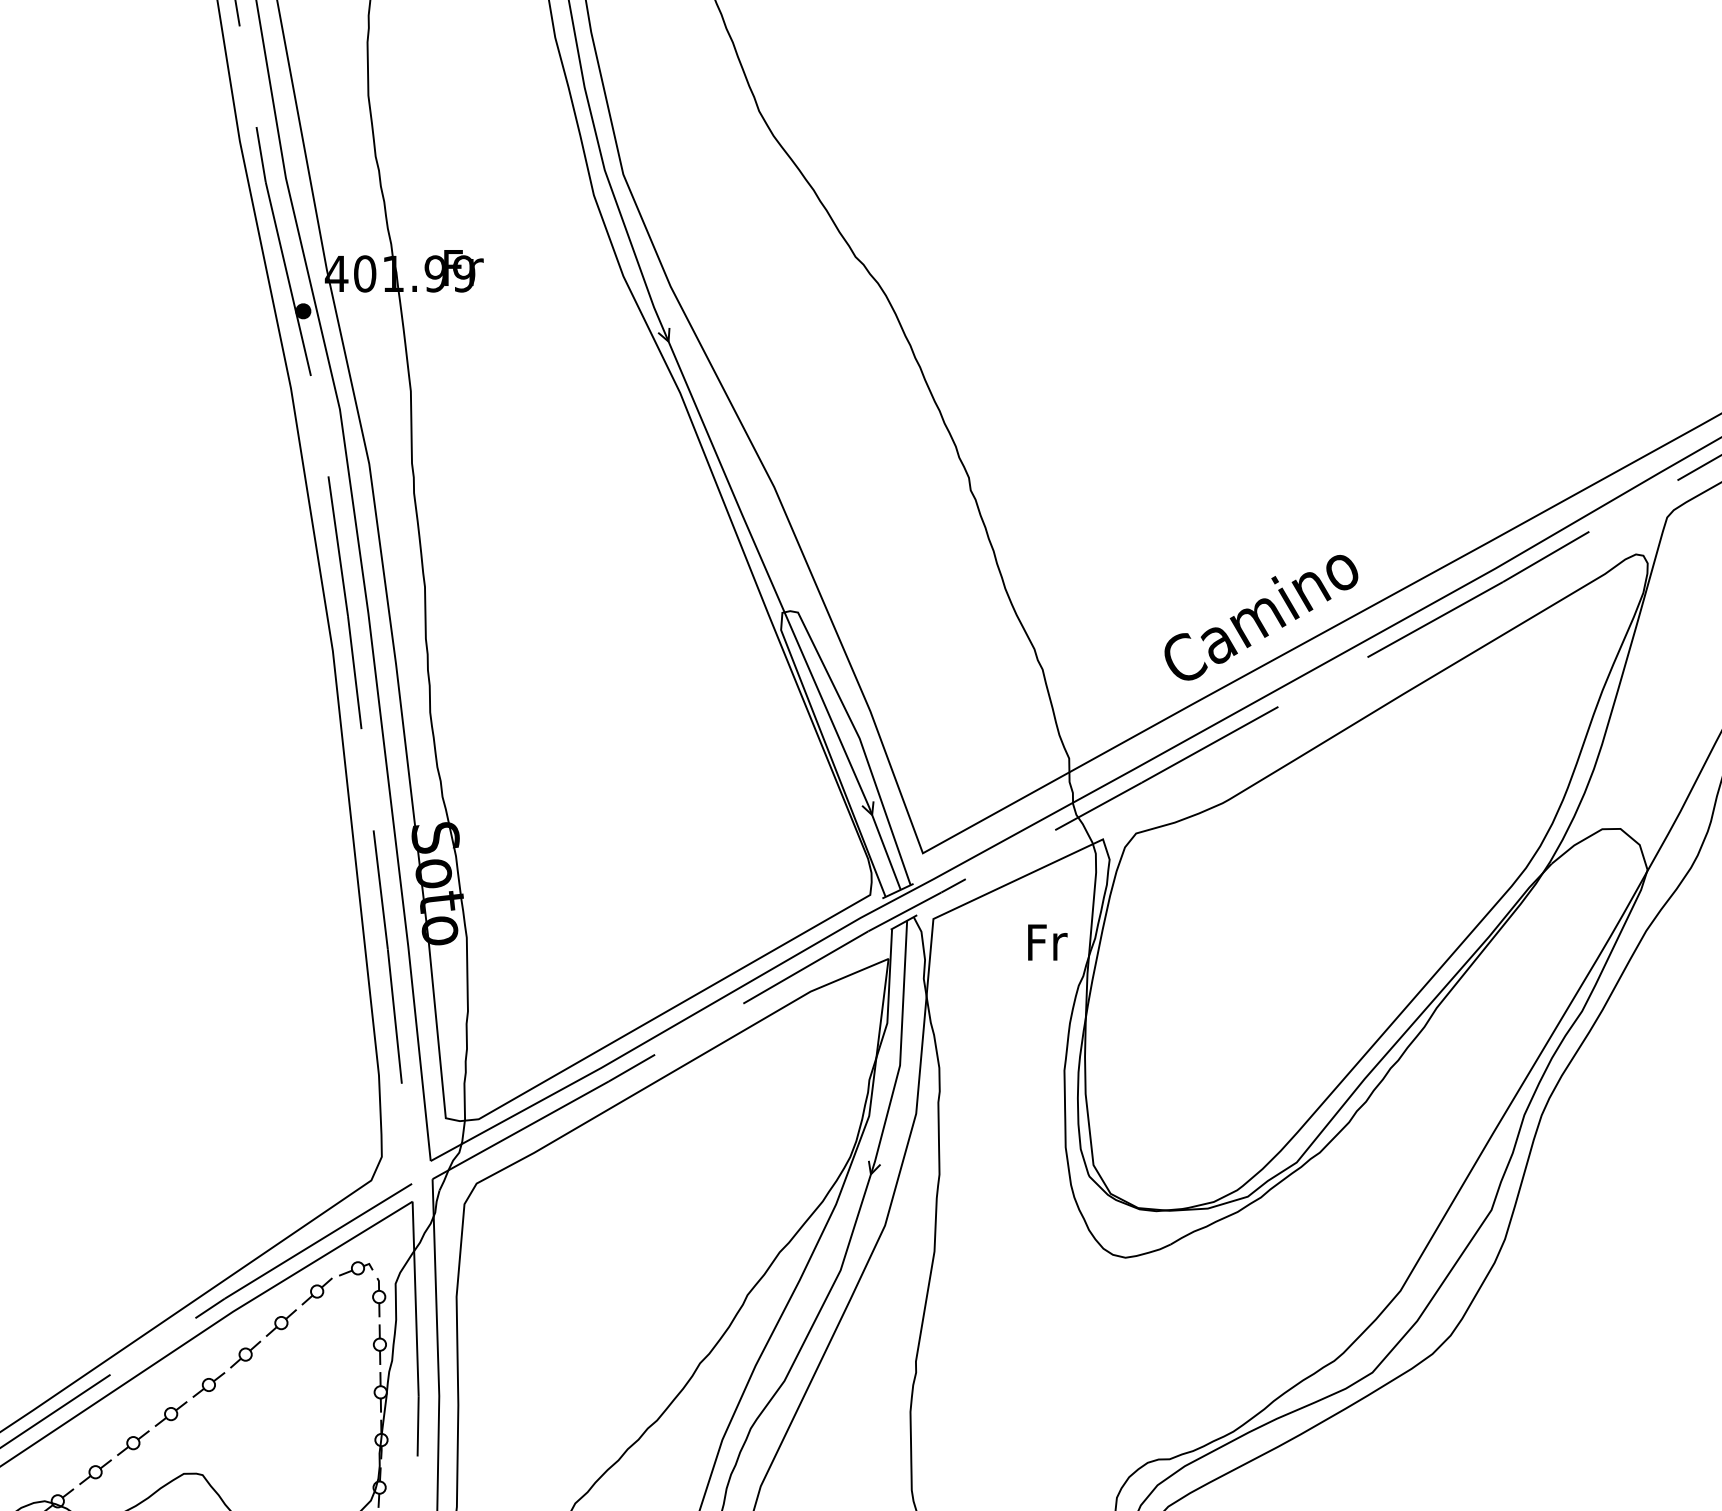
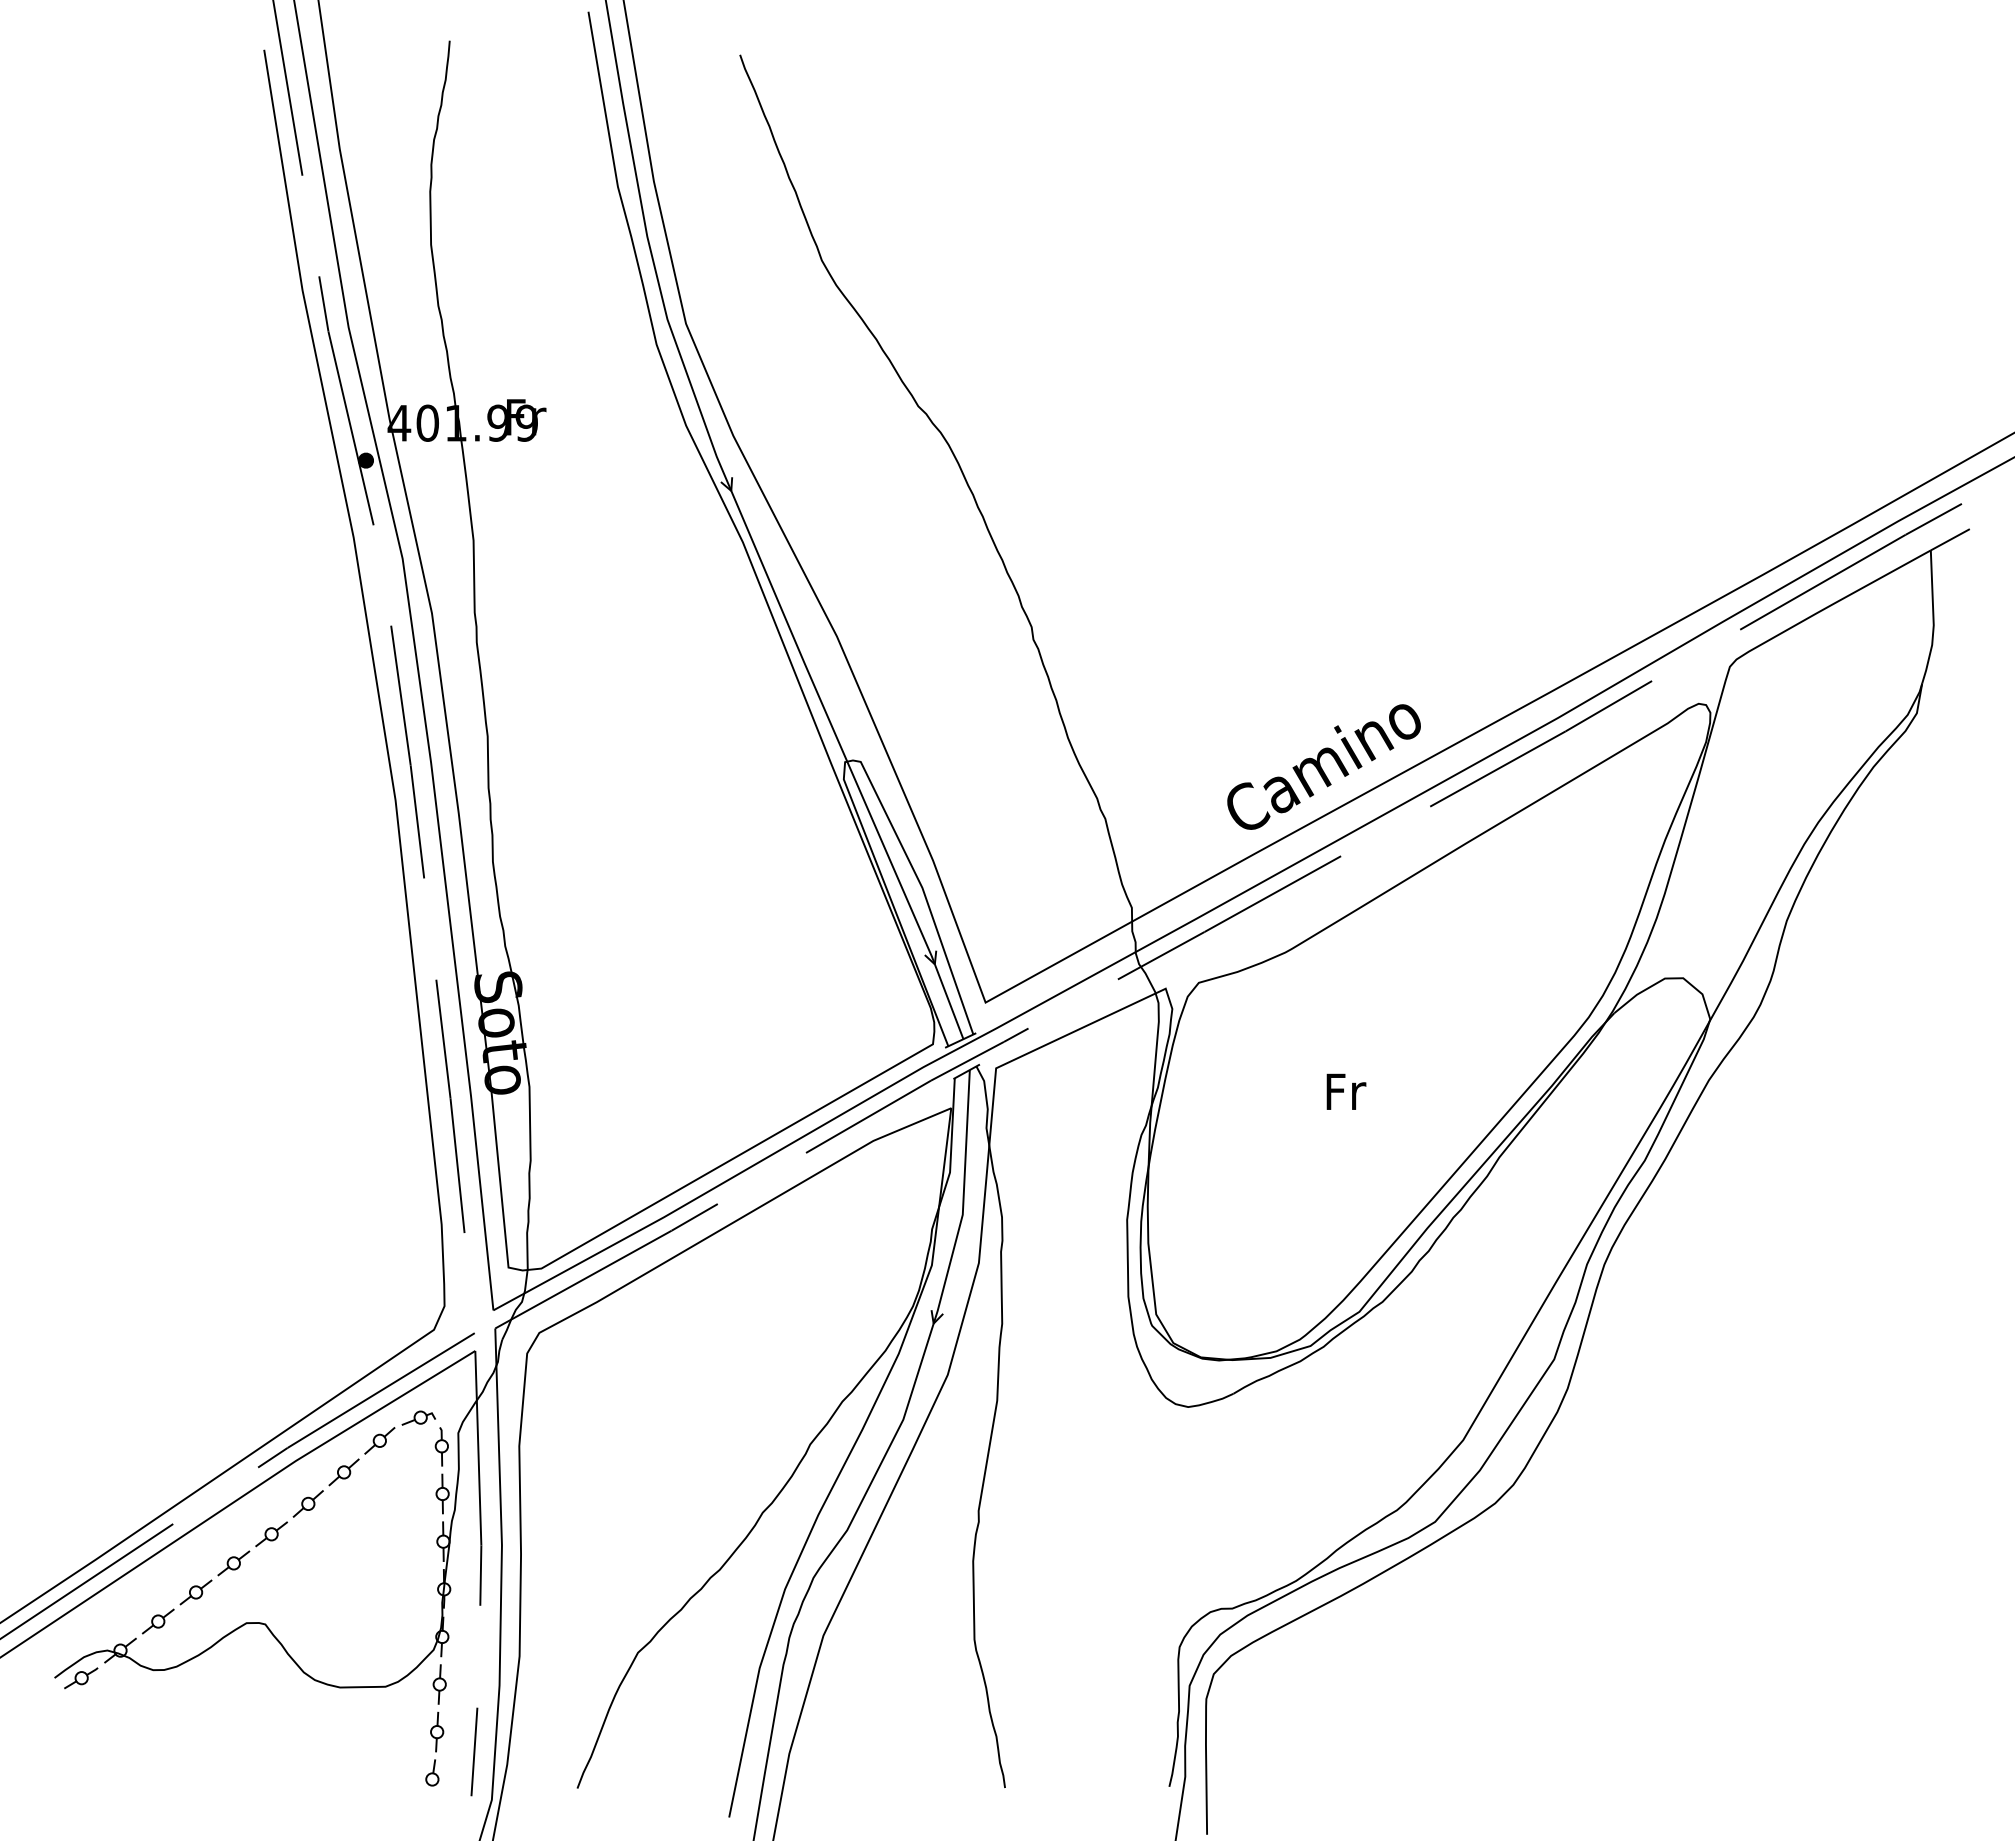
text: (1047, 942) -> (1346, 1091), moved

